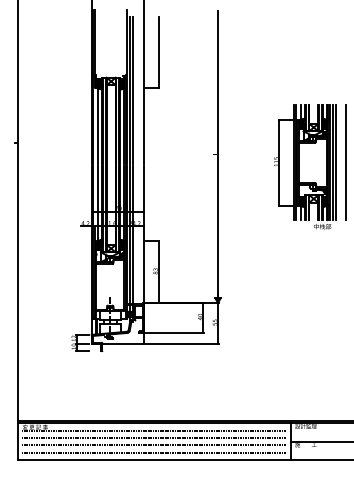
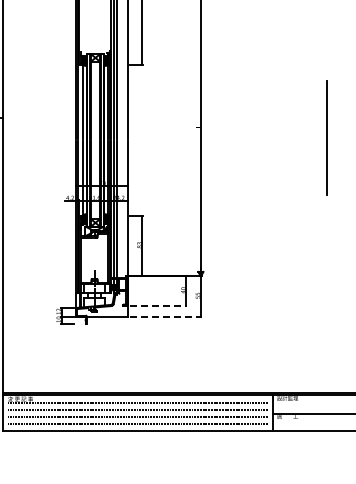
part: (304, 166) -> (286, 141), removed
line: (175, 332) -> (158, 305), solid -> dashed
line: (182, 343) -> (165, 316), solid -> dashed

